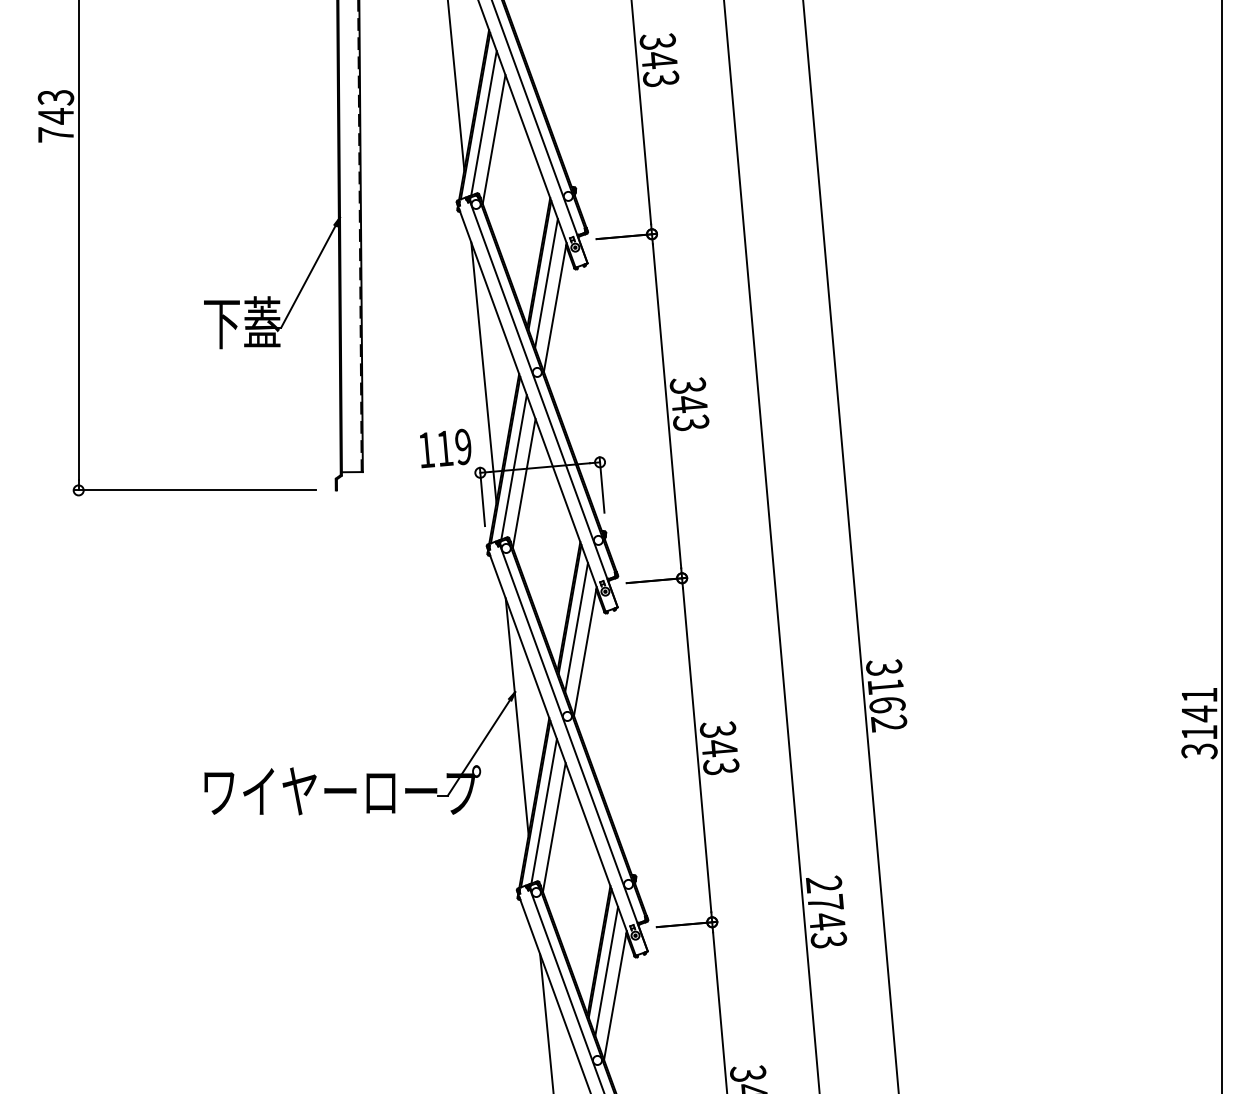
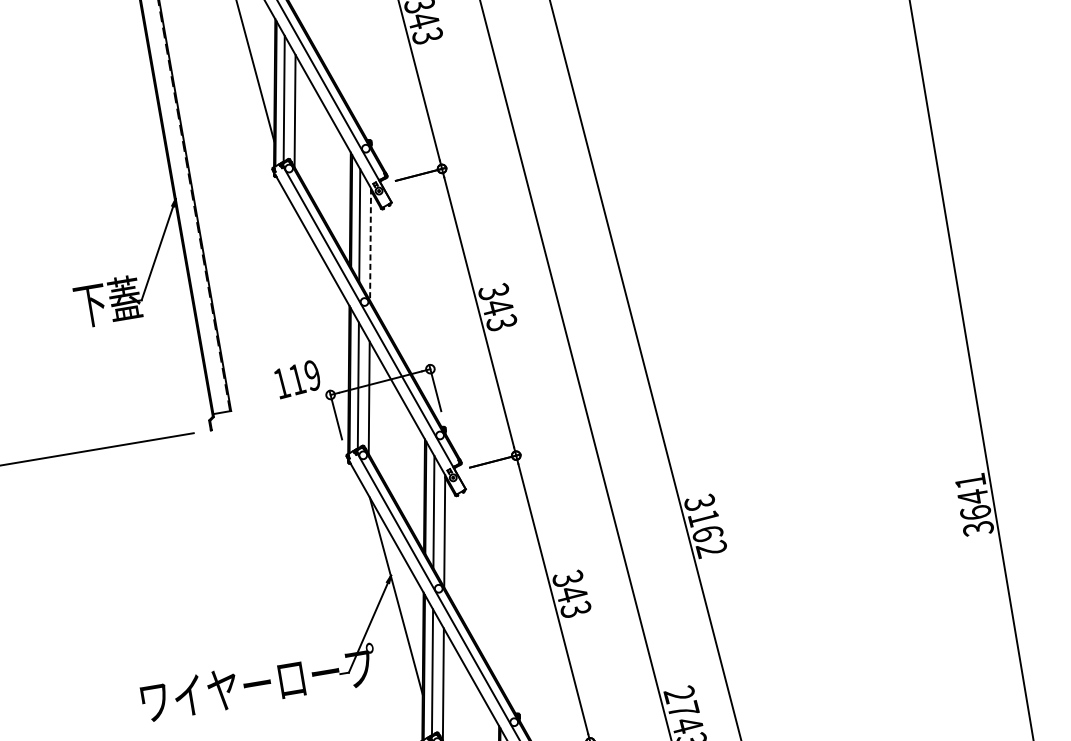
line: (555, 307) -> (370, 244), solid -> dashed
line: (483, 372) -> (319, 309), removed
text: (1199, 731) -> (975, 512), 3141 -> 3641

